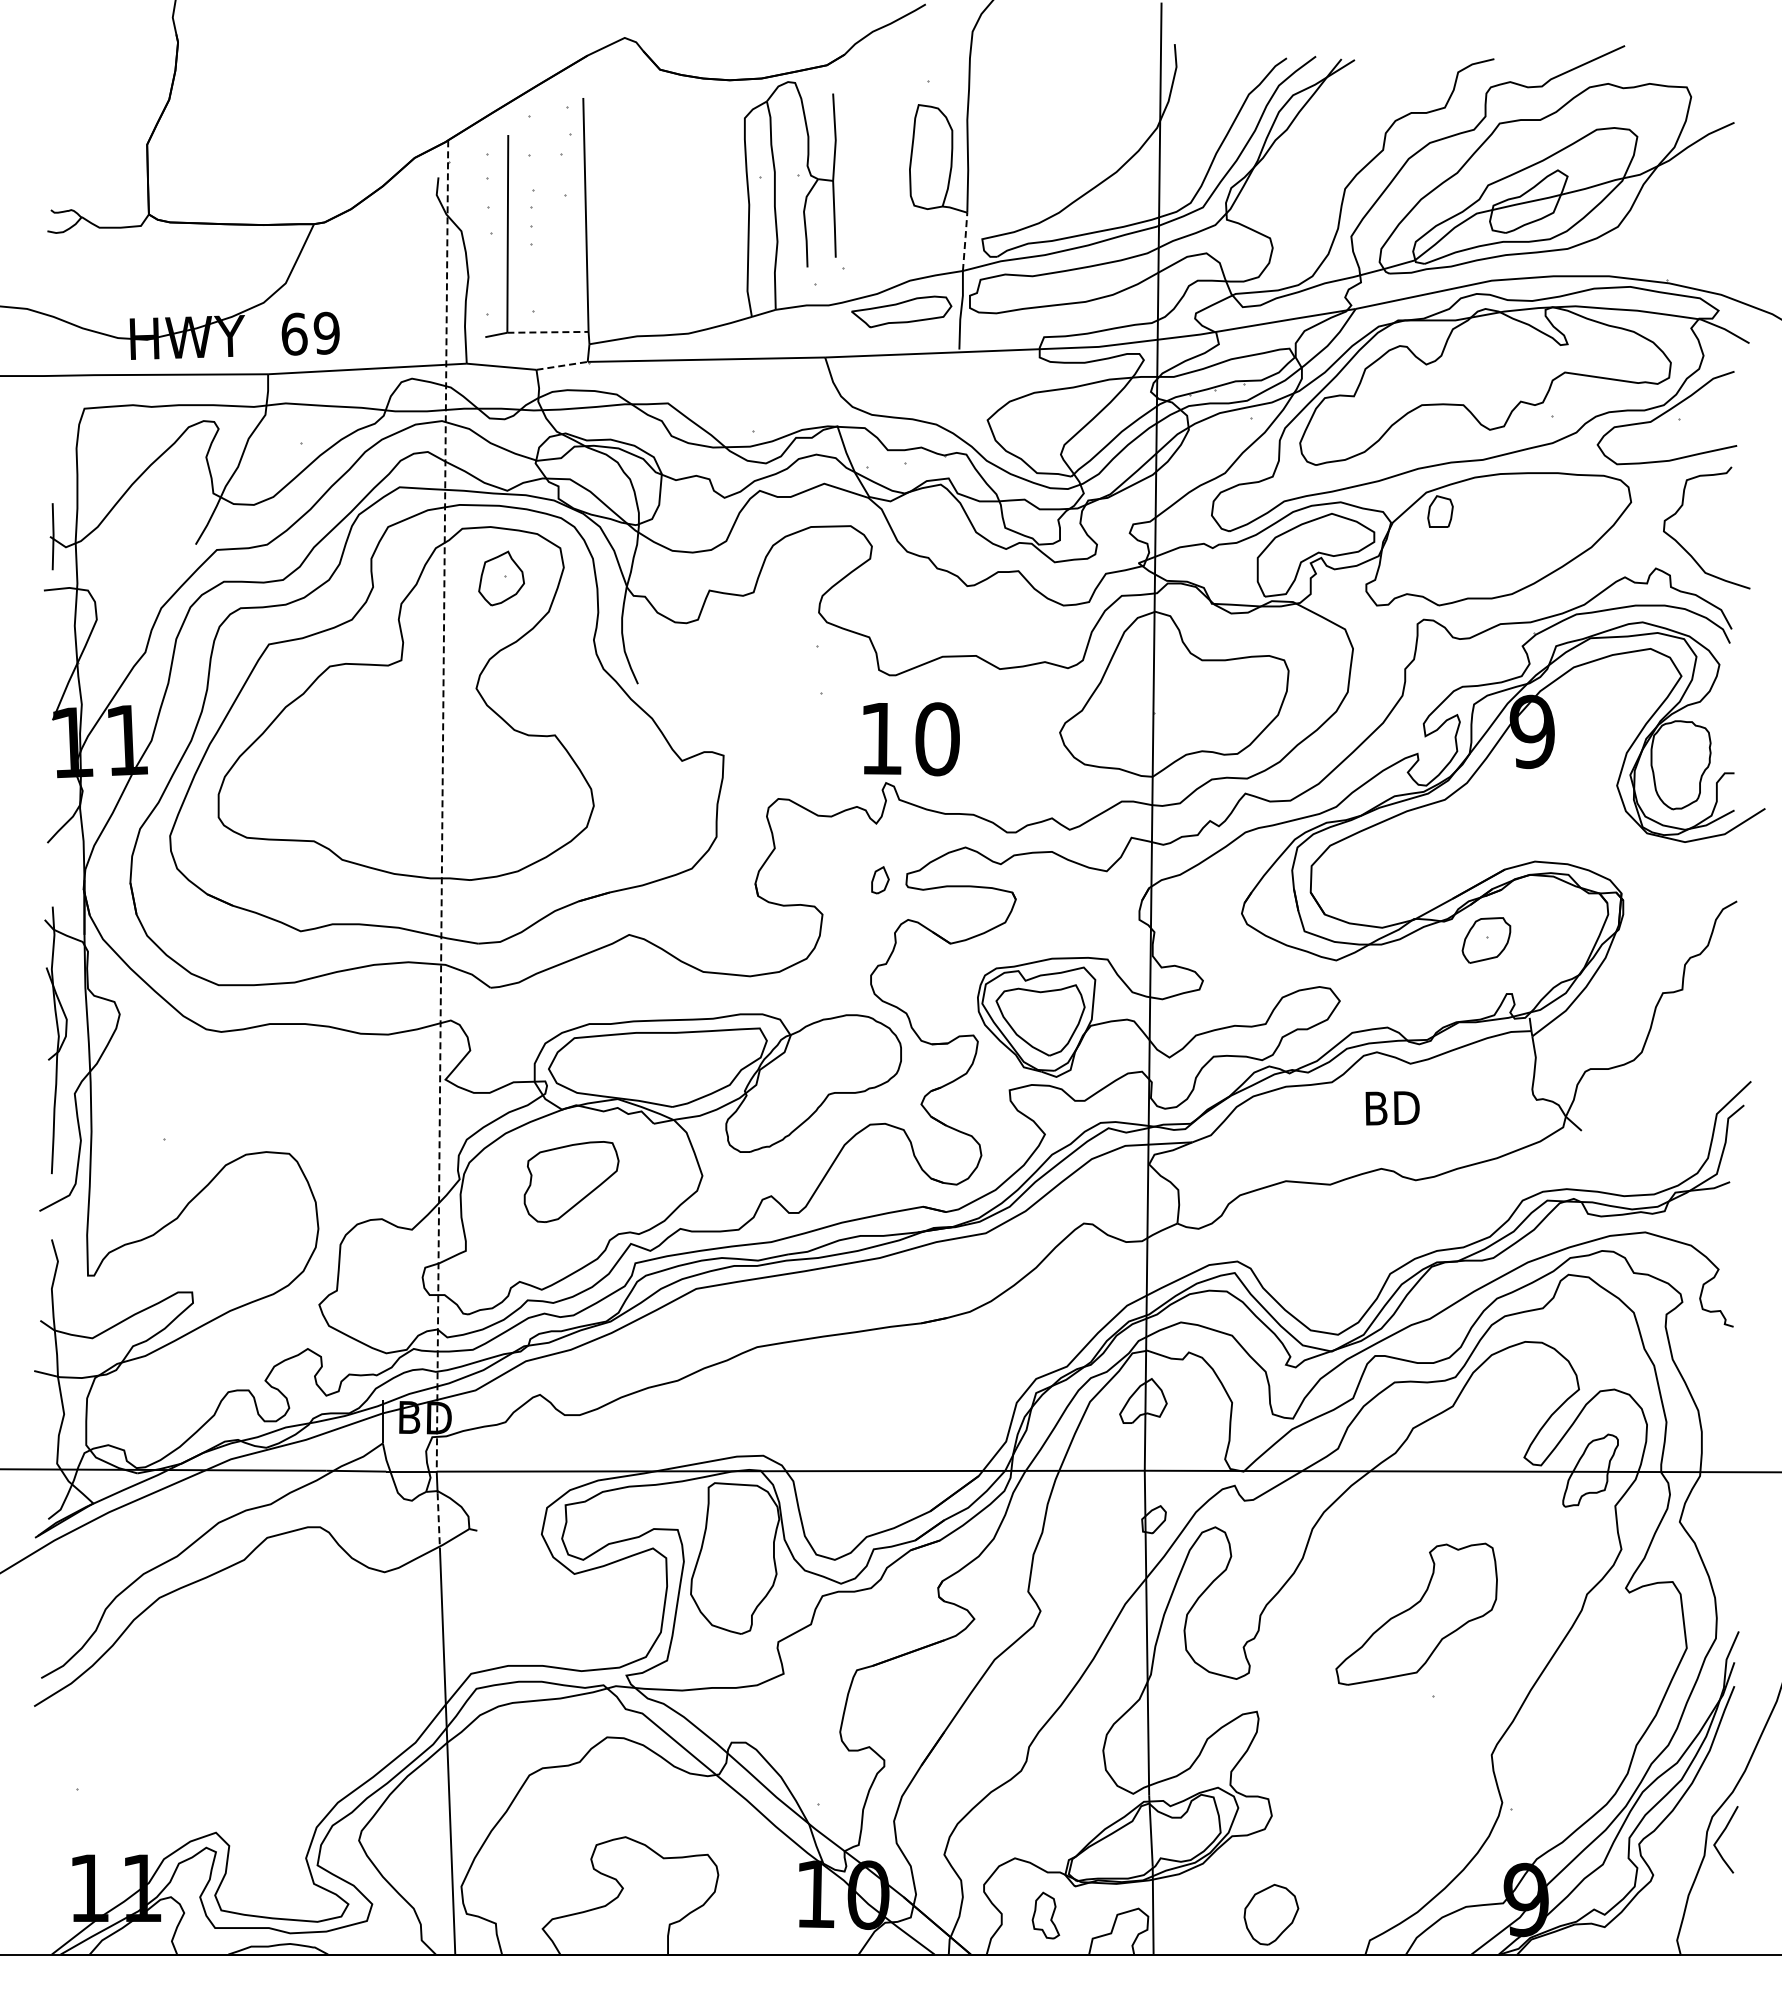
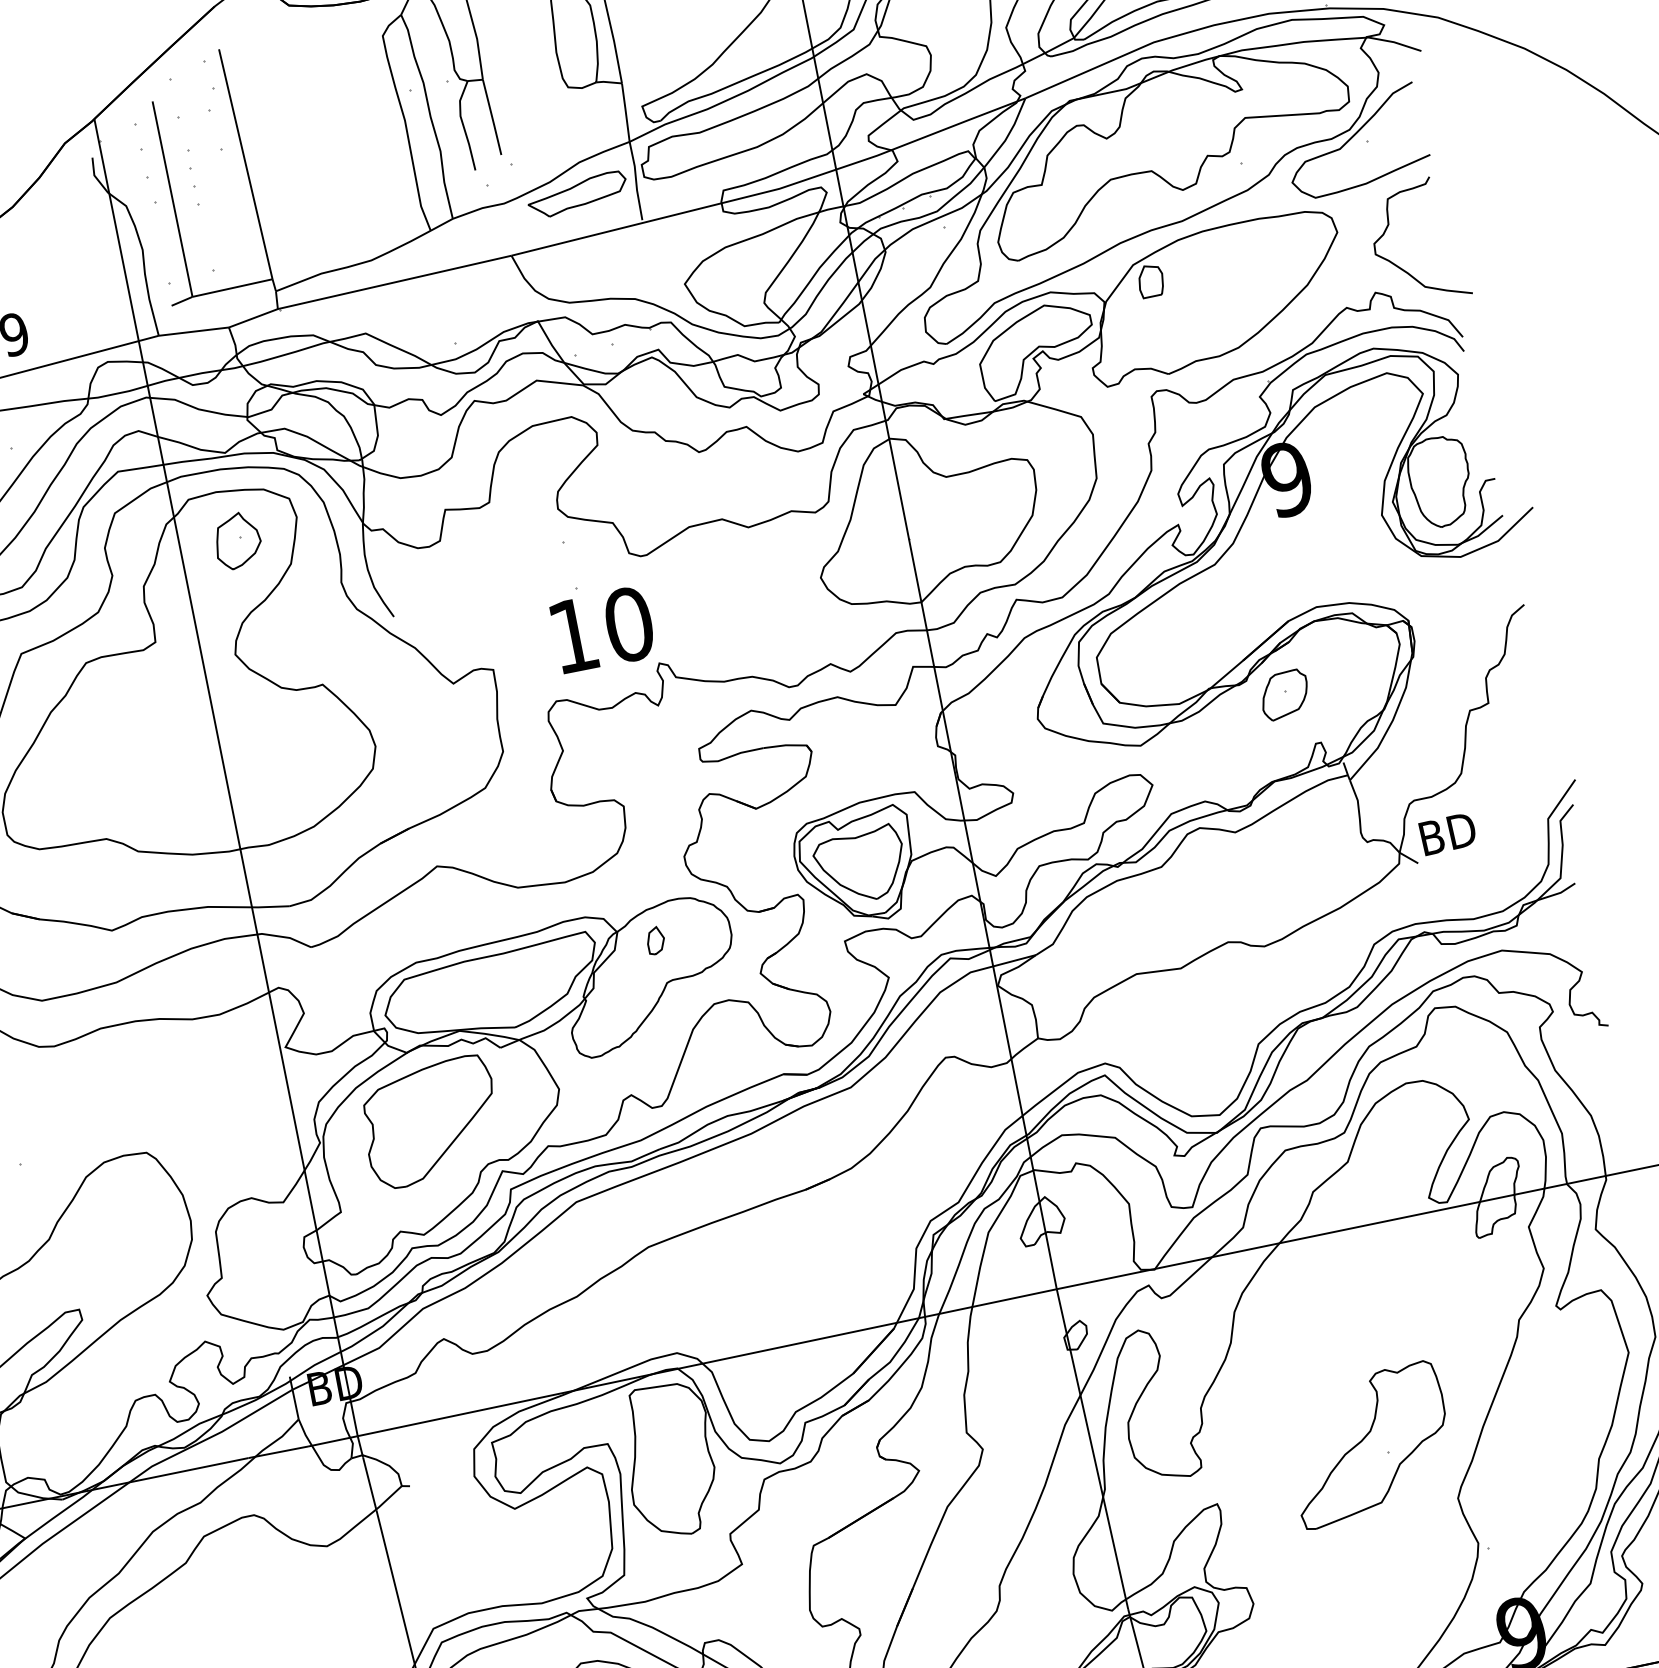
line: (965, 241) -> (626, 112), dashed -> solid
line: (547, 332) -> (232, 288), dashed -> solid
line: (562, 365) -> (253, 317), dashed -> solid
text: (911, 739) -> (603, 630), moved
line: (442, 805) -> (225, 777), dashed -> solid
part: (880, 880) -> (655, 940), moved
text: (1392, 1108) -> (1447, 834), moved
part: (571, 1181) -> (430, 1121), size x1.43
line: (438, 1520) -> (369, 1484), dashed -> solid
part: (1416, 1613) -> (1369, 1444), moved

